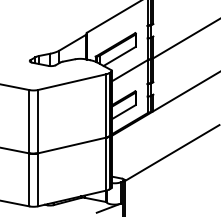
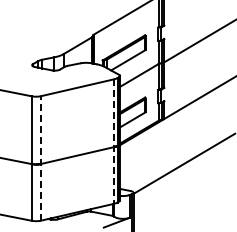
line: (105, 133) -> (113, 142), solid -> dashed
line: (38, 147) -> (41, 157), solid -> dashed

